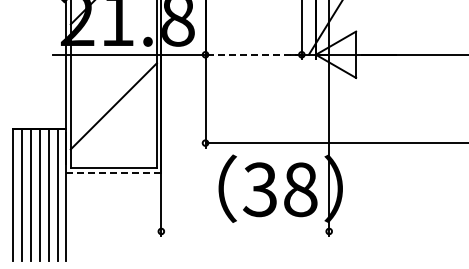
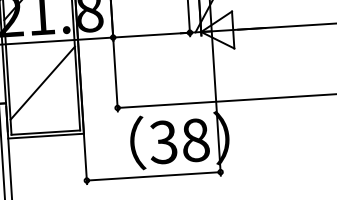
line: (253, 54) -> (151, 34), dashed -> solid
line: (113, 172) -> (45, 135), dashed -> solid
line: (245, 231) -> (153, 176), added

